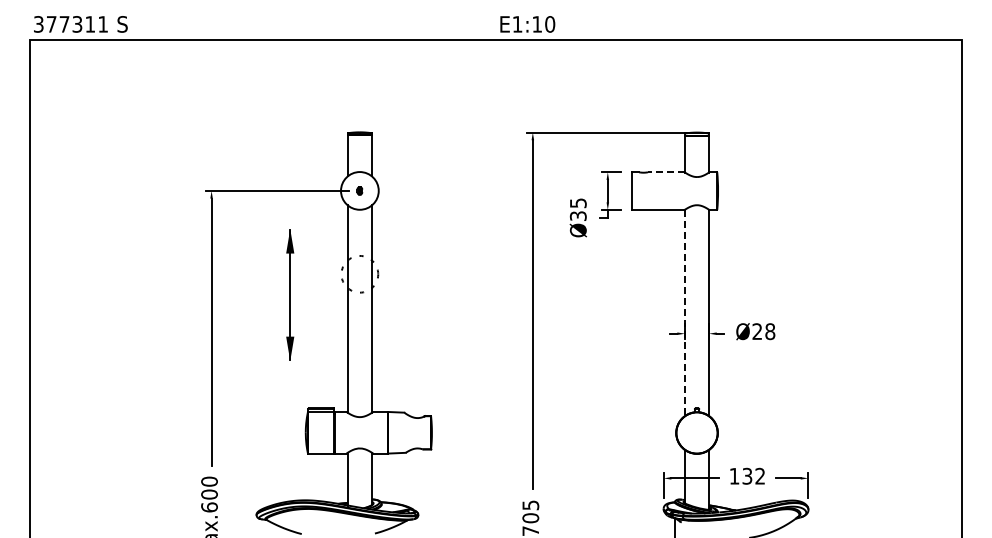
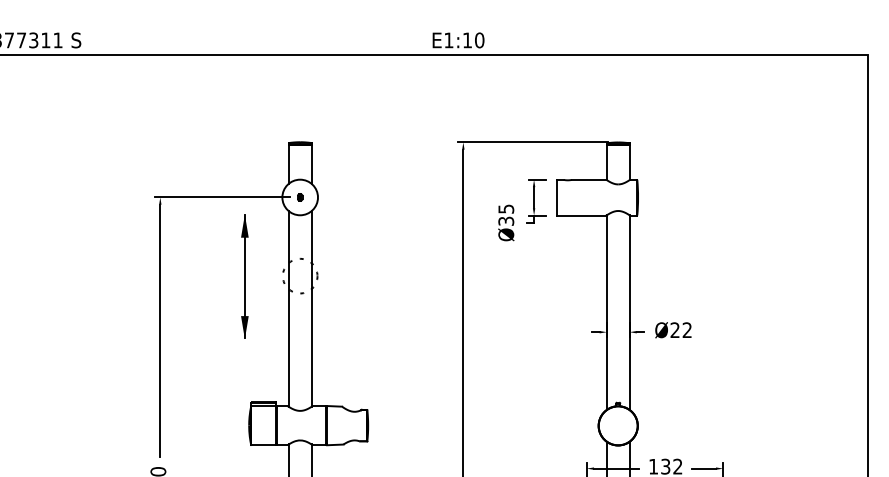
line: (665, 172) -> (588, 180), dashed -> solid
part: (290, 294) -> (245, 276), moved
line: (685, 313) -> (607, 313), dashed -> solid
text: (770, 331) -> (687, 330), Ø28 -> Ø22

